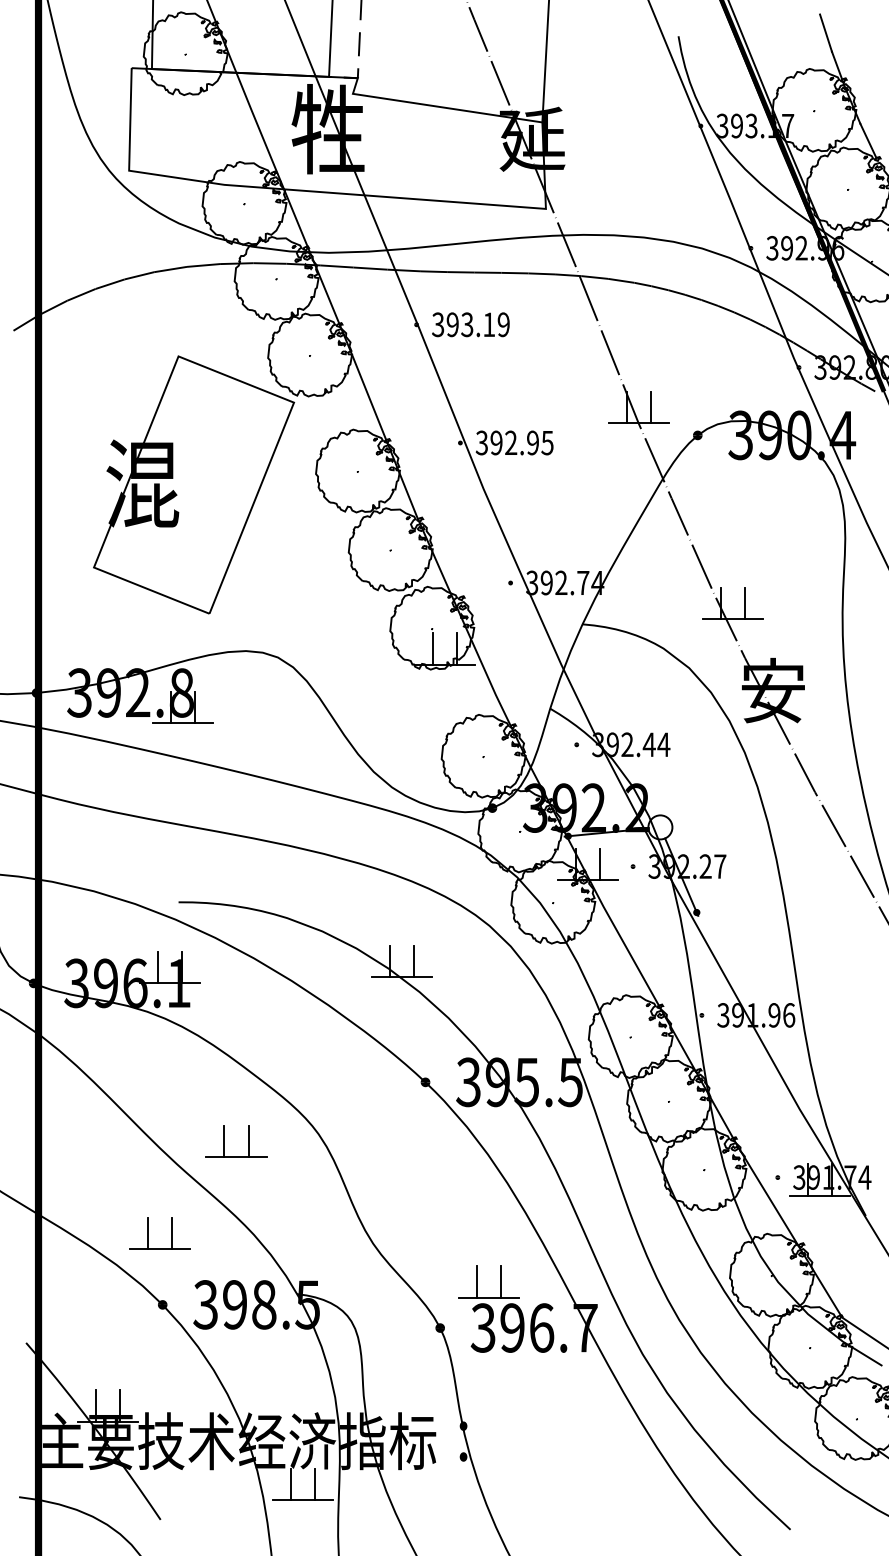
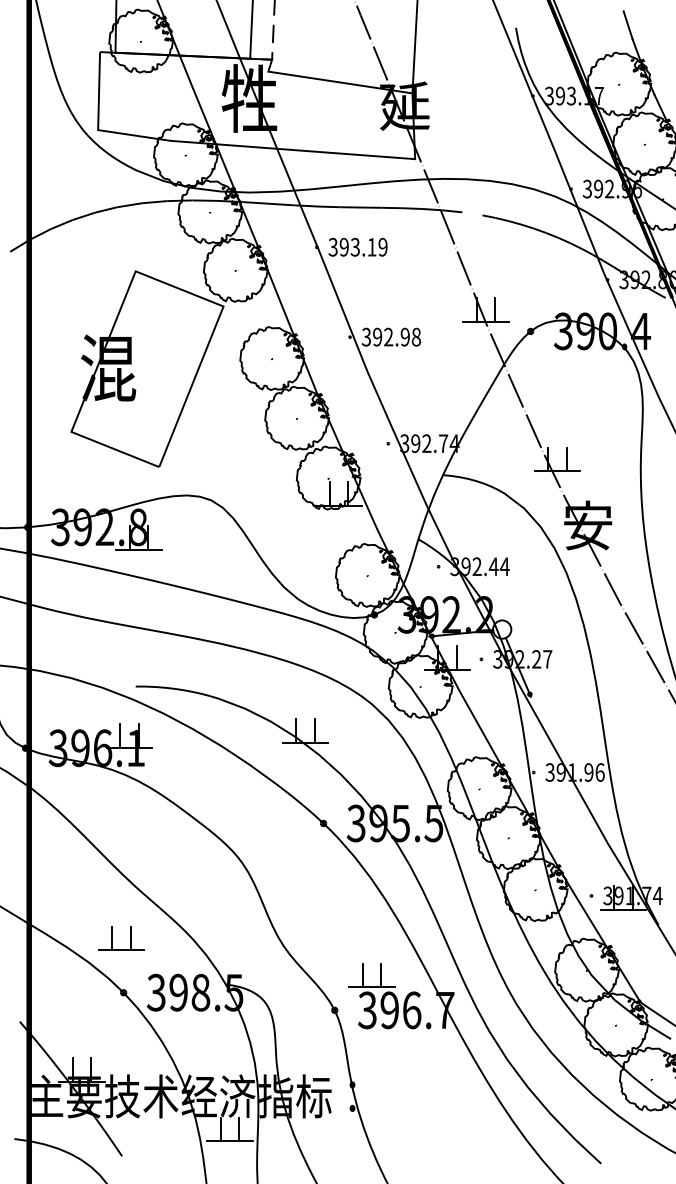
line: (621, 280) -> (472, 213), removed
text: (547, 442) -> (416, 336), 392.95 -> 392.98
part: (224, 1141) -> (170, 868), removed

